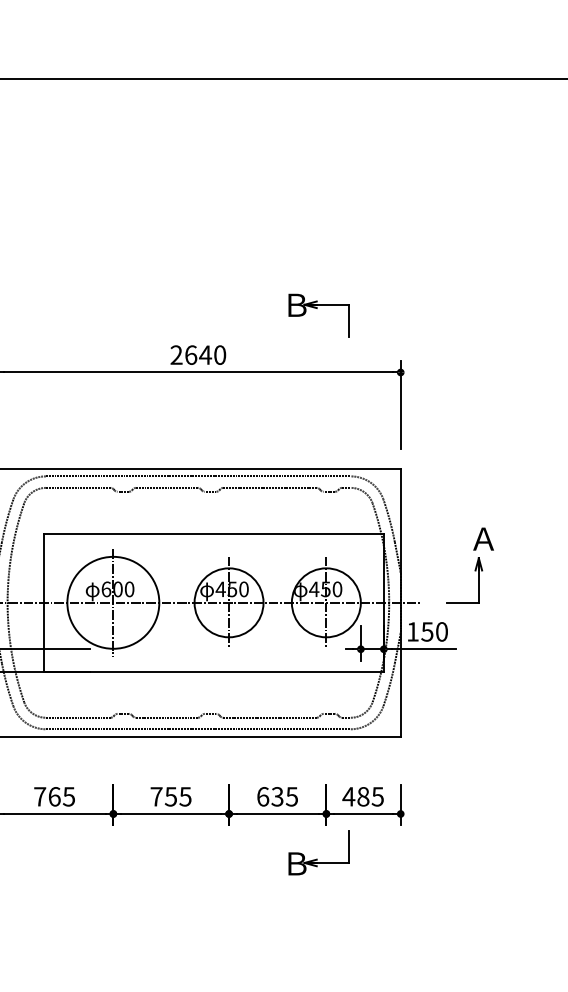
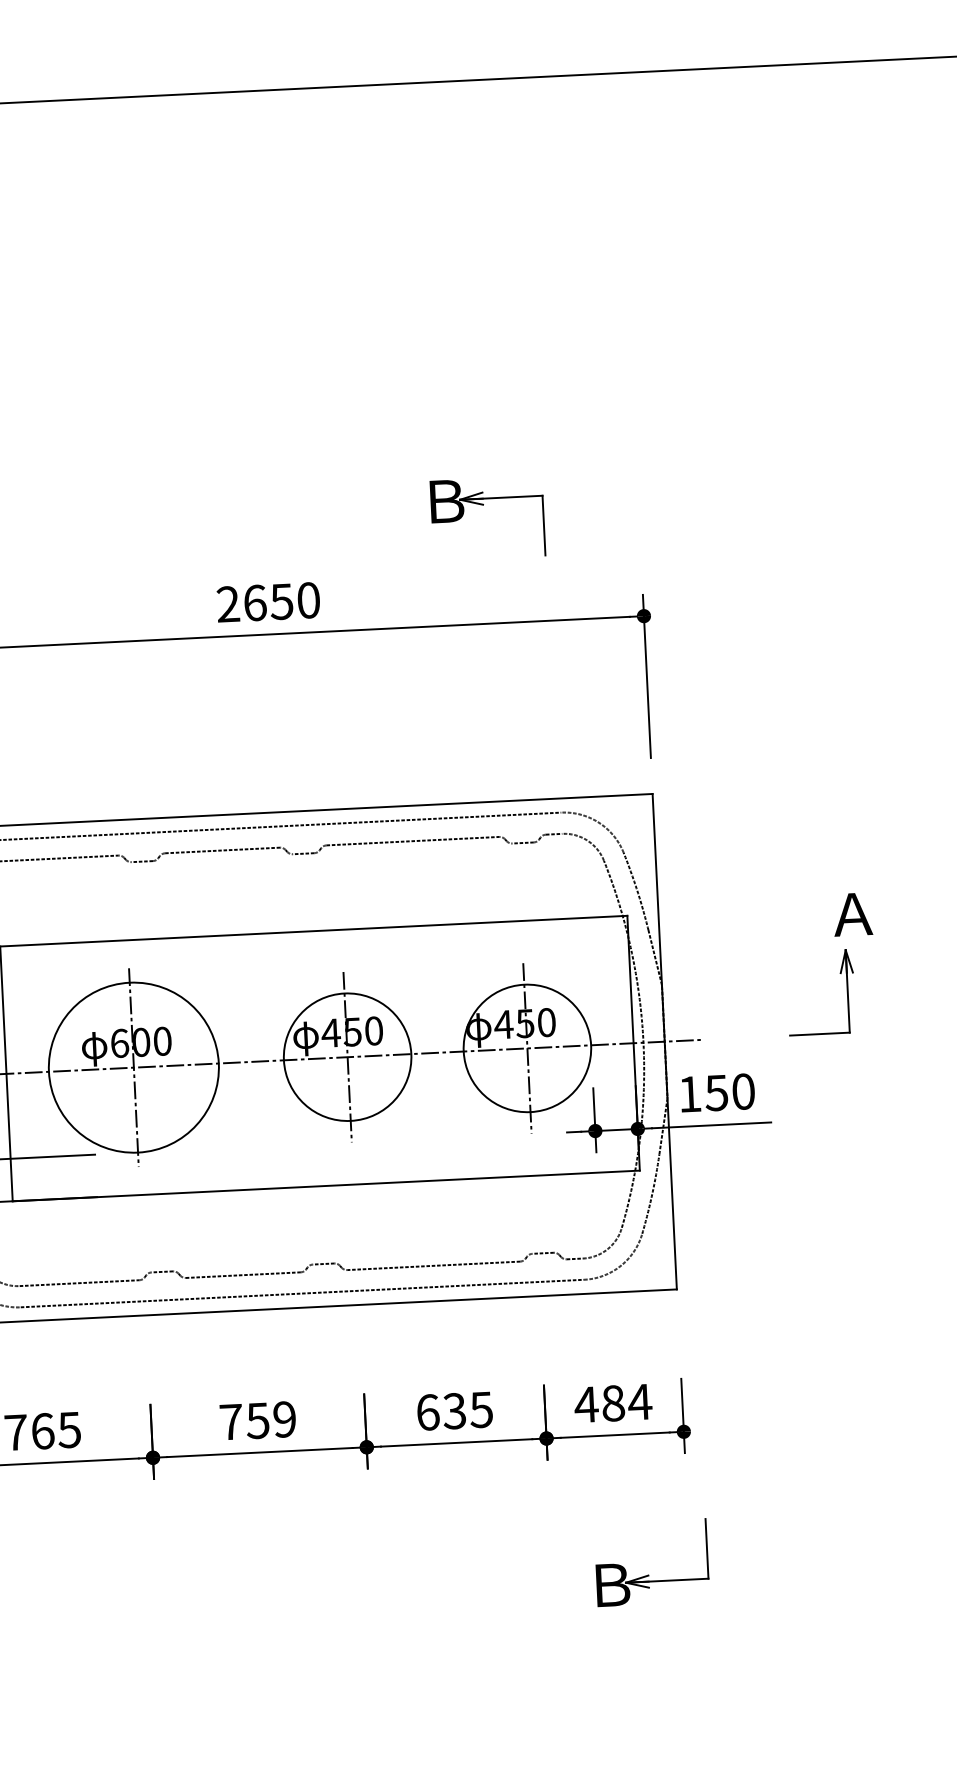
text: (205, 354) -> (281, 600), 2640 -> 2650
part: (475, 566) -> (840, 965), moved
text: (185, 796) -> (284, 1418), 755 -> 759
text: (377, 796) -> (639, 1401), 485 -> 484
part: (317, 858) -> (649, 1573), moved

